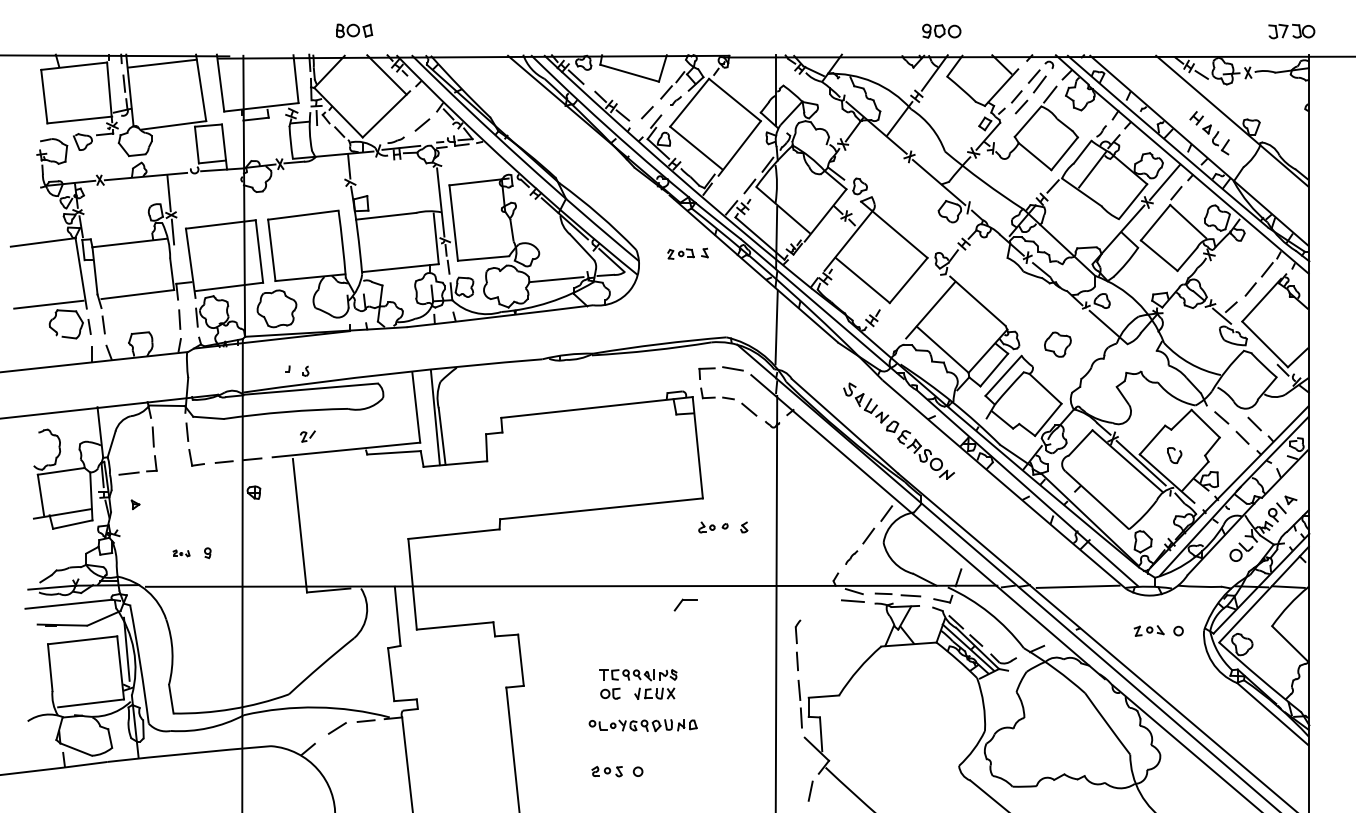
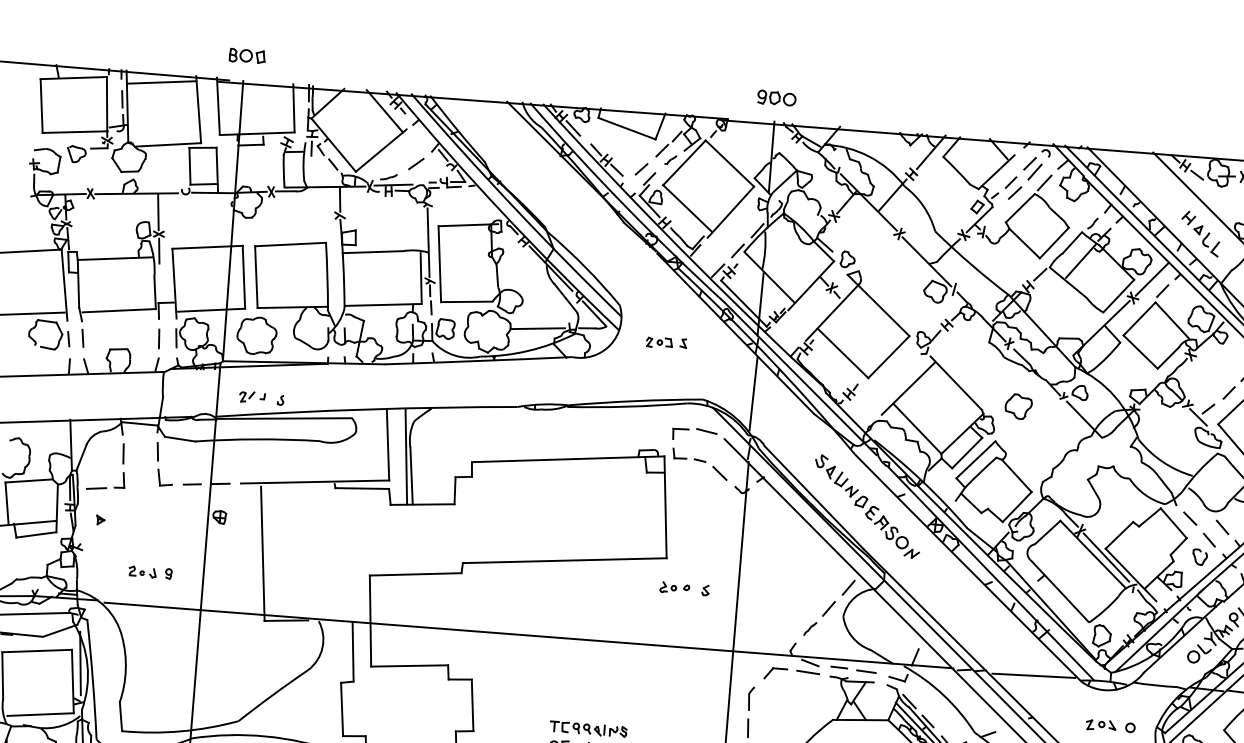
part: (354, 30) -> (247, 55), moved
part: (941, 30) -> (776, 97), moved
part: (687, 253) -> (666, 342), moved
part: (1057, 344) -> (1018, 406), moved
part: (307, 436) -> (246, 396), moved
part: (1174, 455) -> (1199, 557), moved
part: (181, 553) -> (142, 572), size x1.67
part: (685, 604) -> (775, 673), moved

